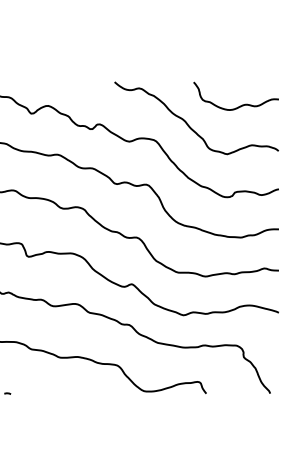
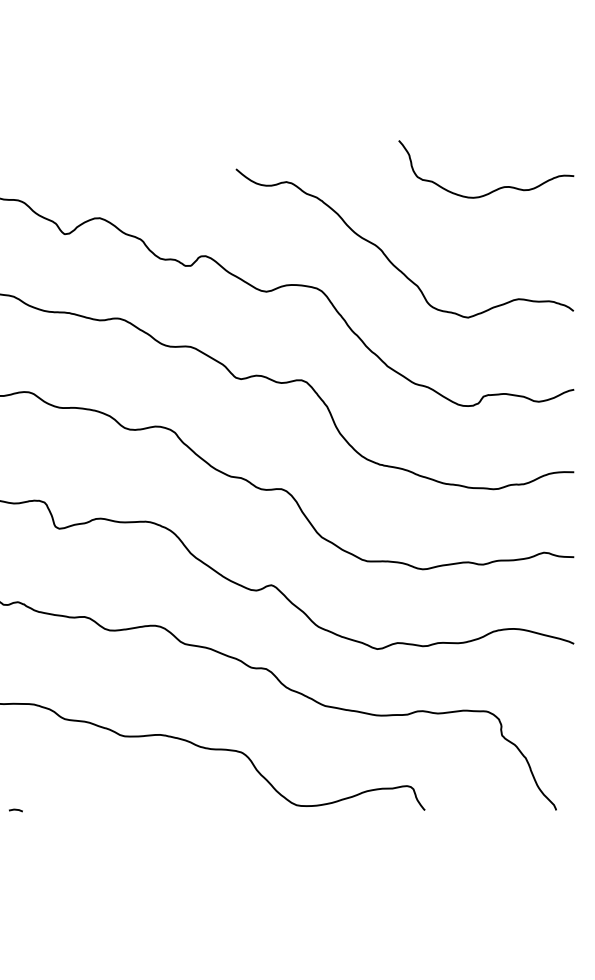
curve: (240, 105) -> (495, 188), moved

